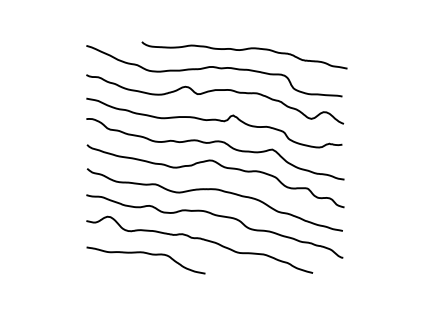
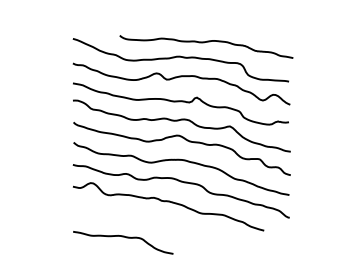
curve: (147, 254) -> (124, 237), moved

